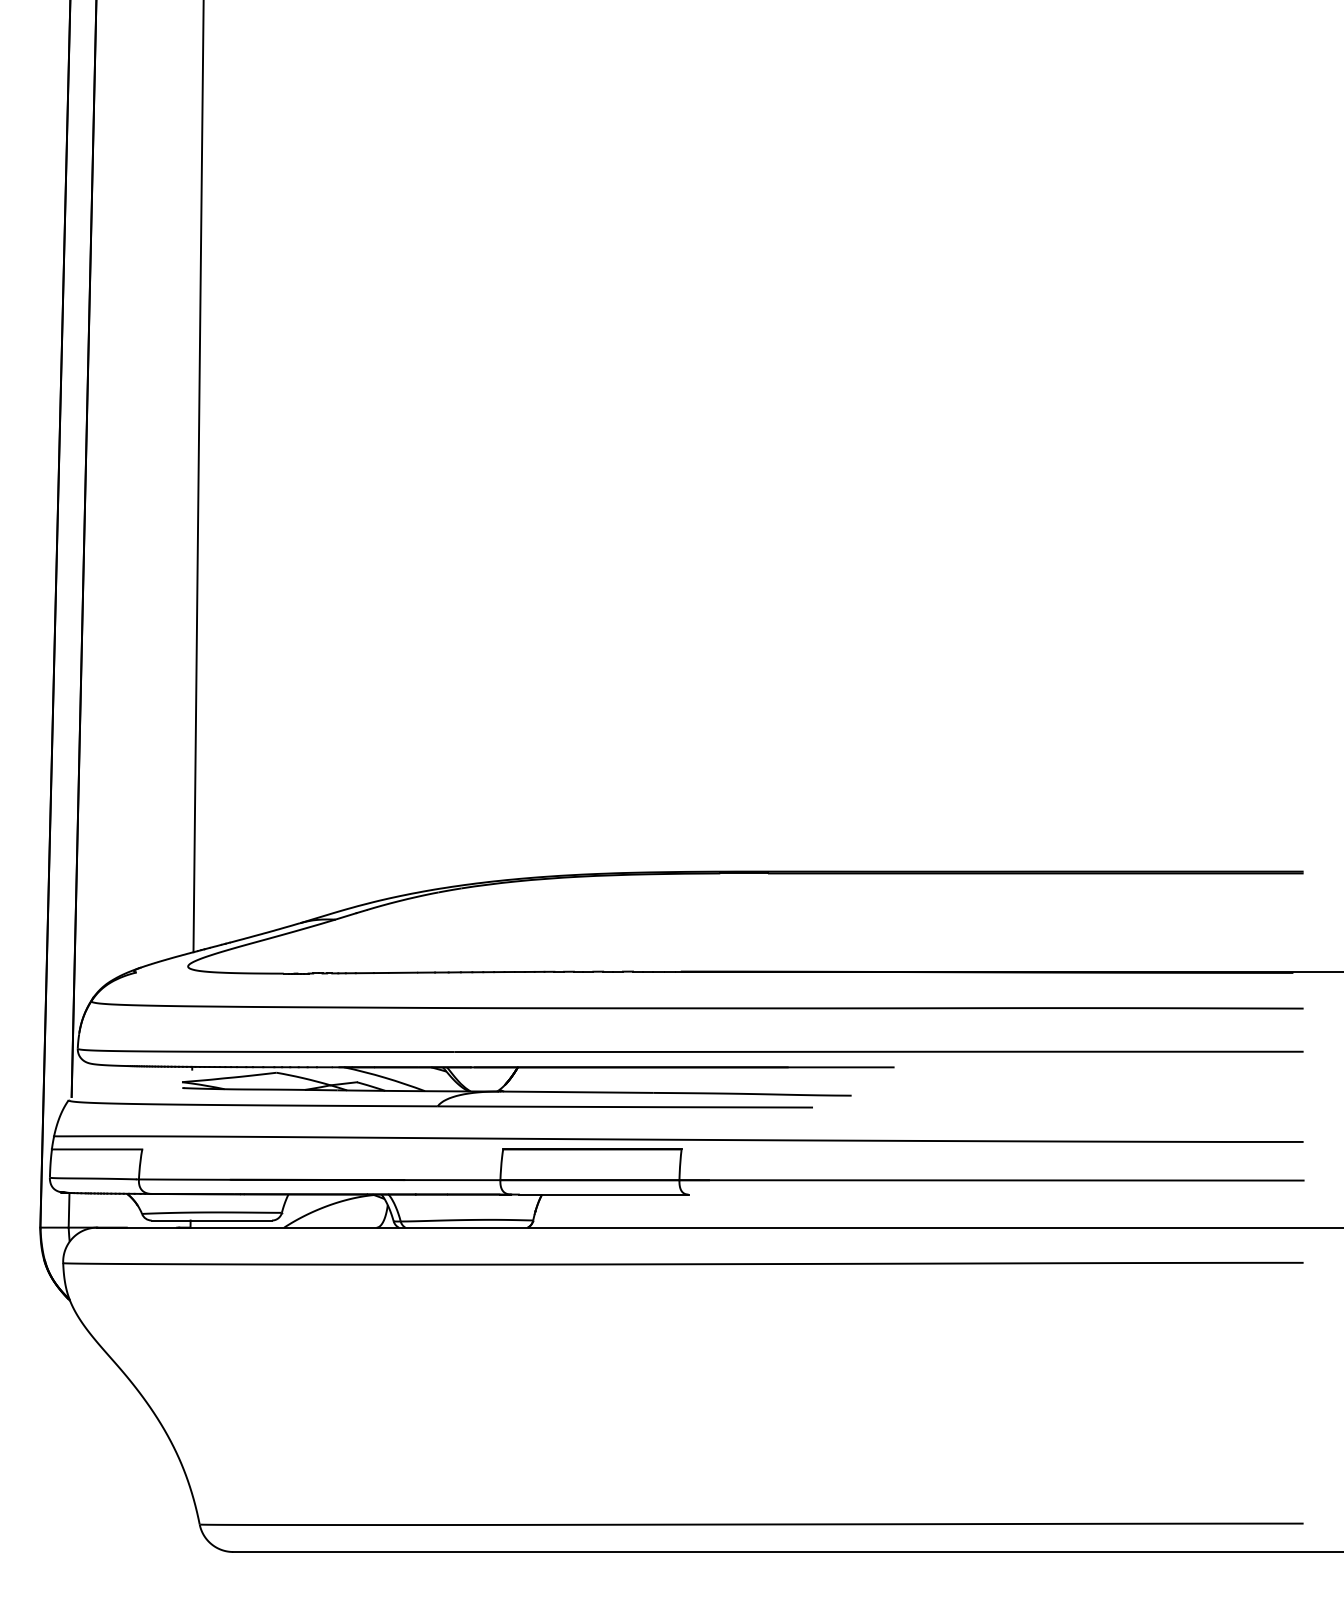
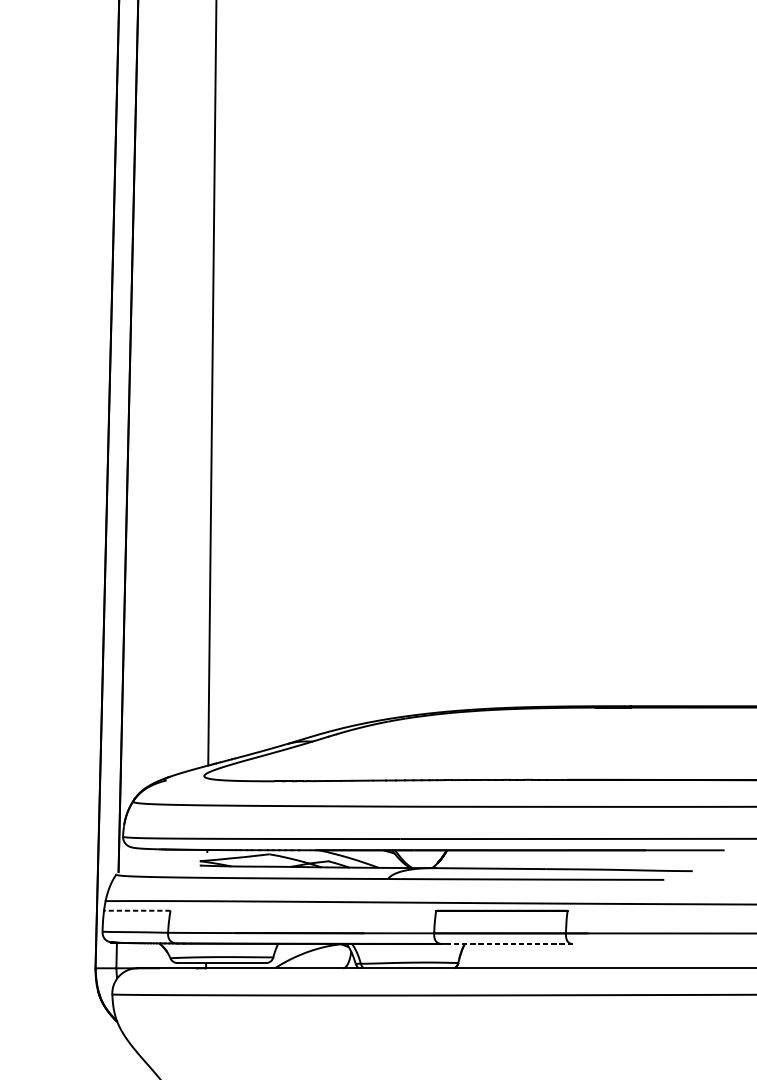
line: (96, 1149) -> (136, 910), solid -> dashed
line: (603, 1194) -> (510, 943), solid -> dashed

